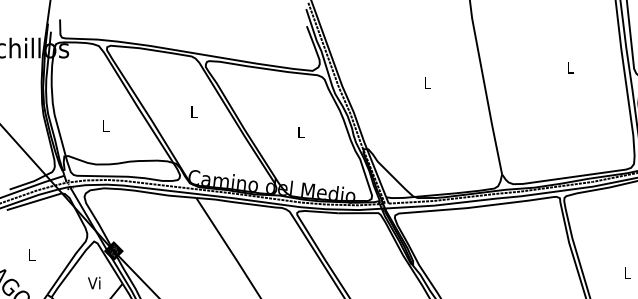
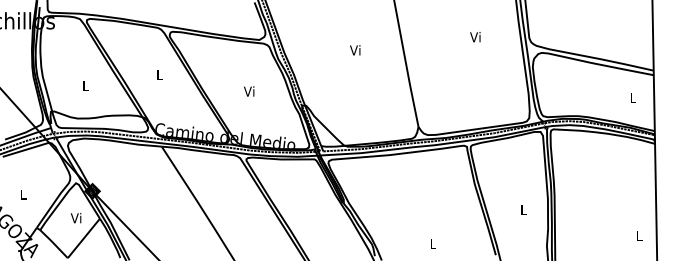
text: (569, 67) -> (475, 37), L -> Vi
text: (427, 83) -> (355, 50), L -> Vi
text: (300, 132) -> (249, 91), L -> Vi

